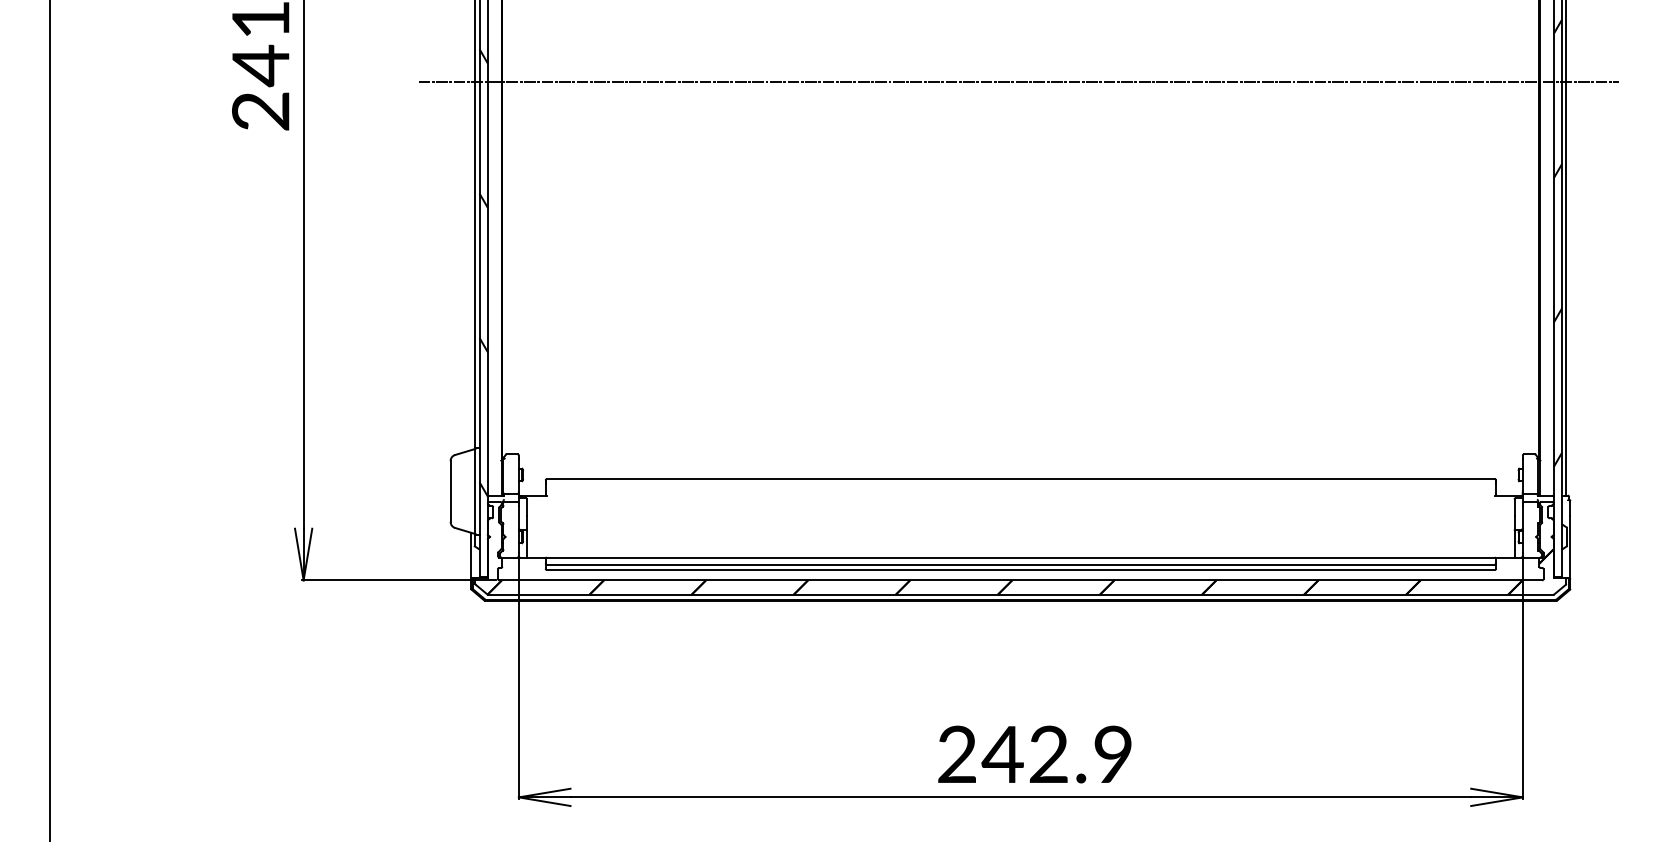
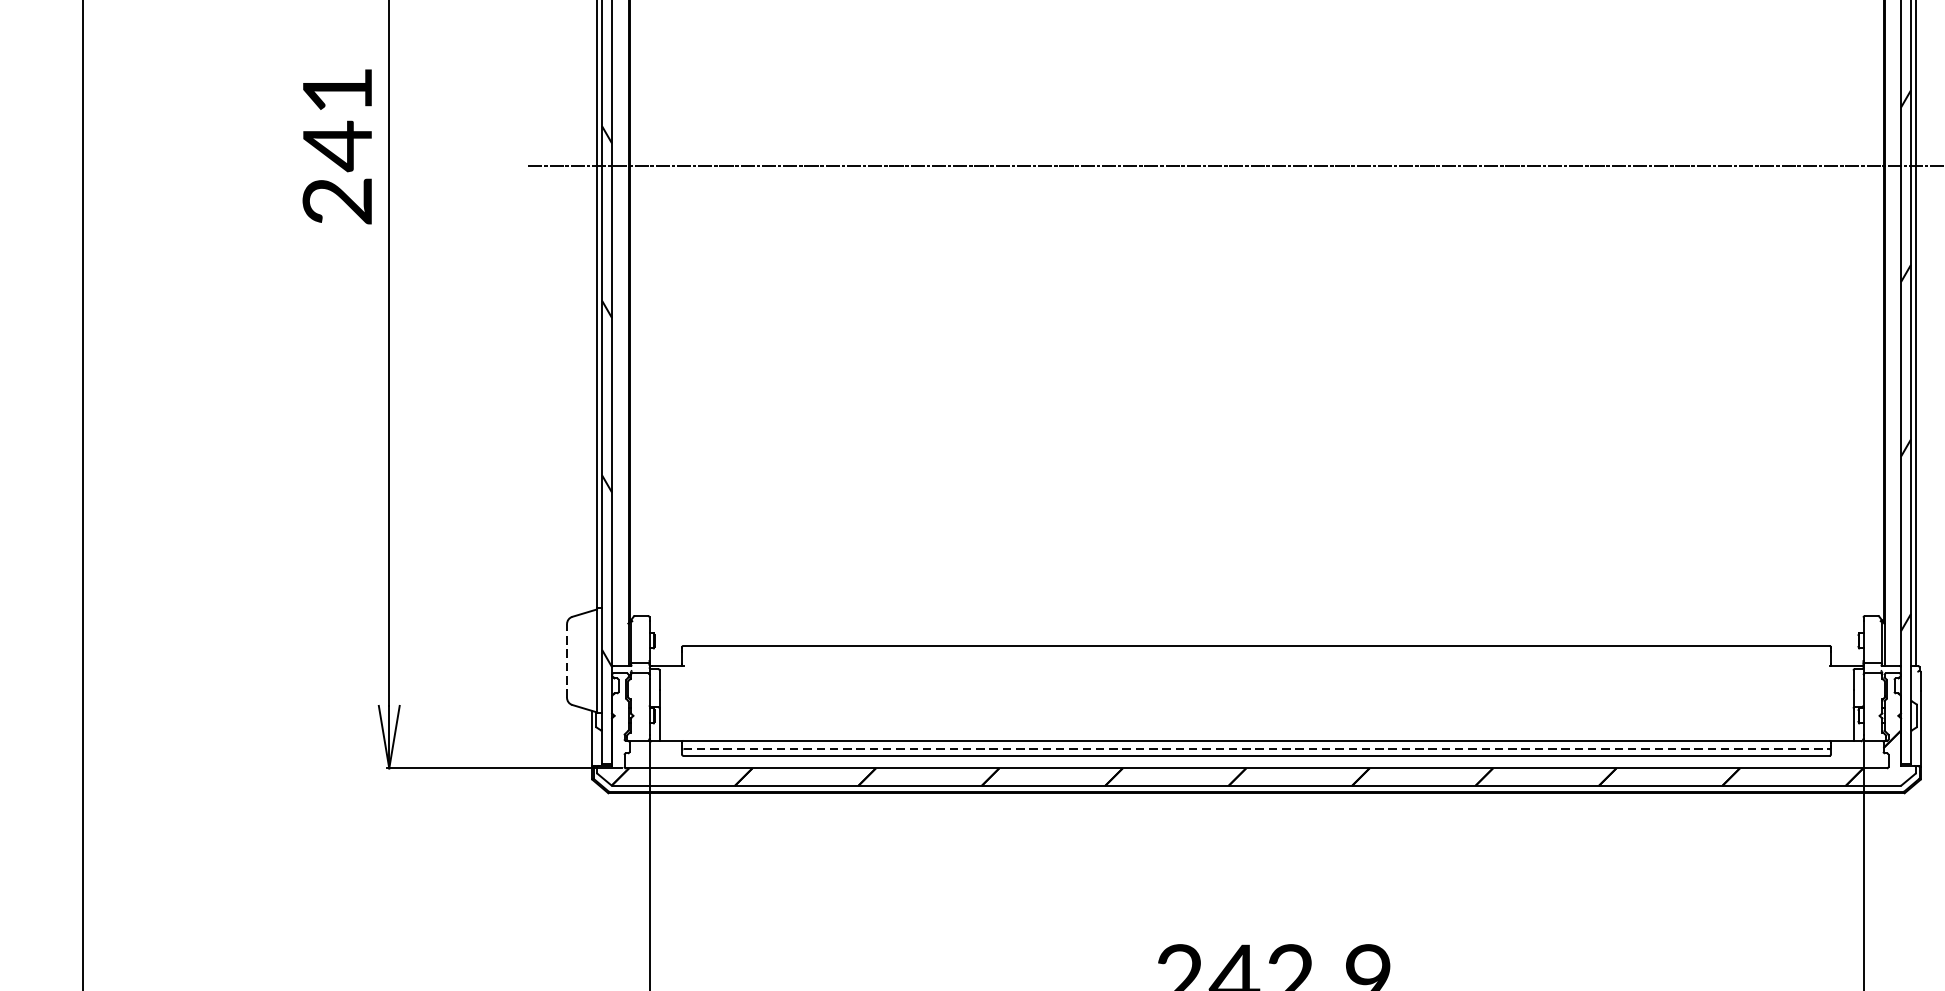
line: (450, 491) -> (566, 660), solid -> dashed
line: (1020, 564) -> (1256, 749), solid -> dashed

